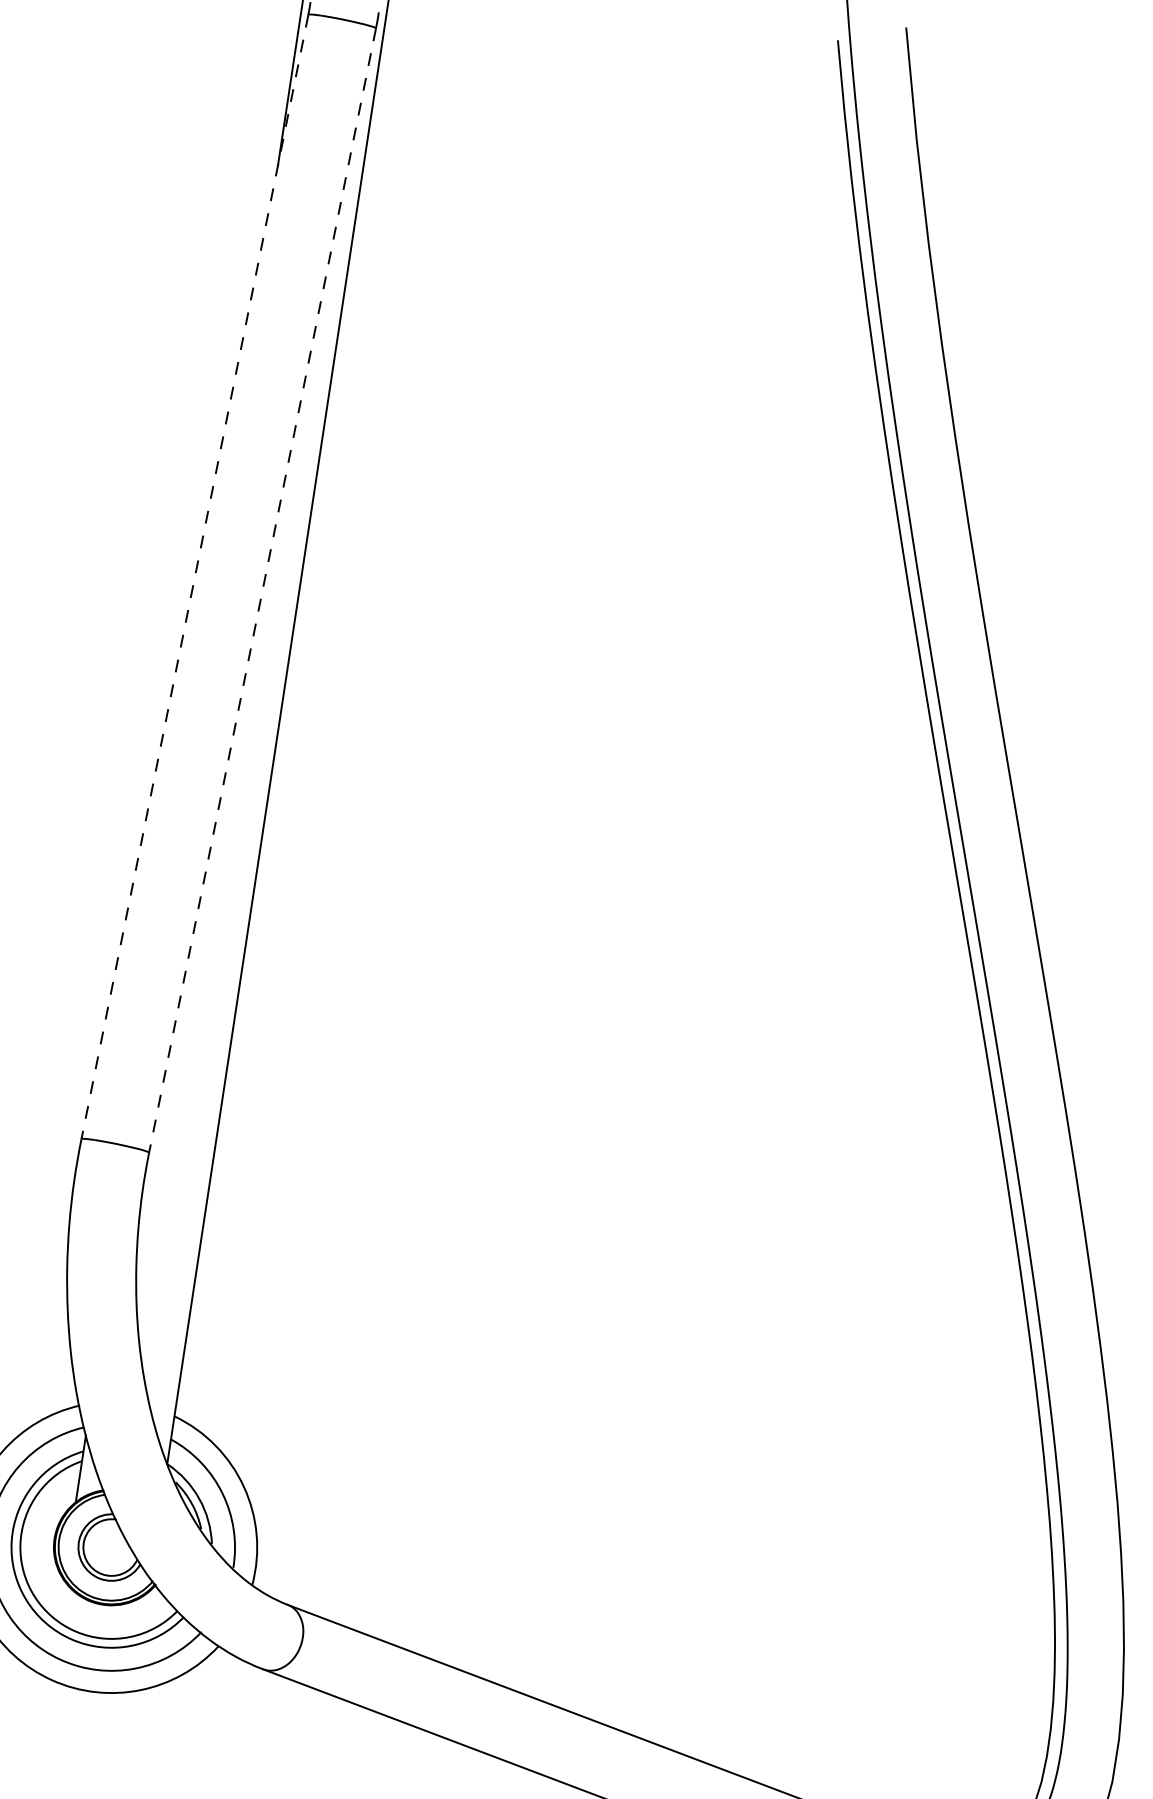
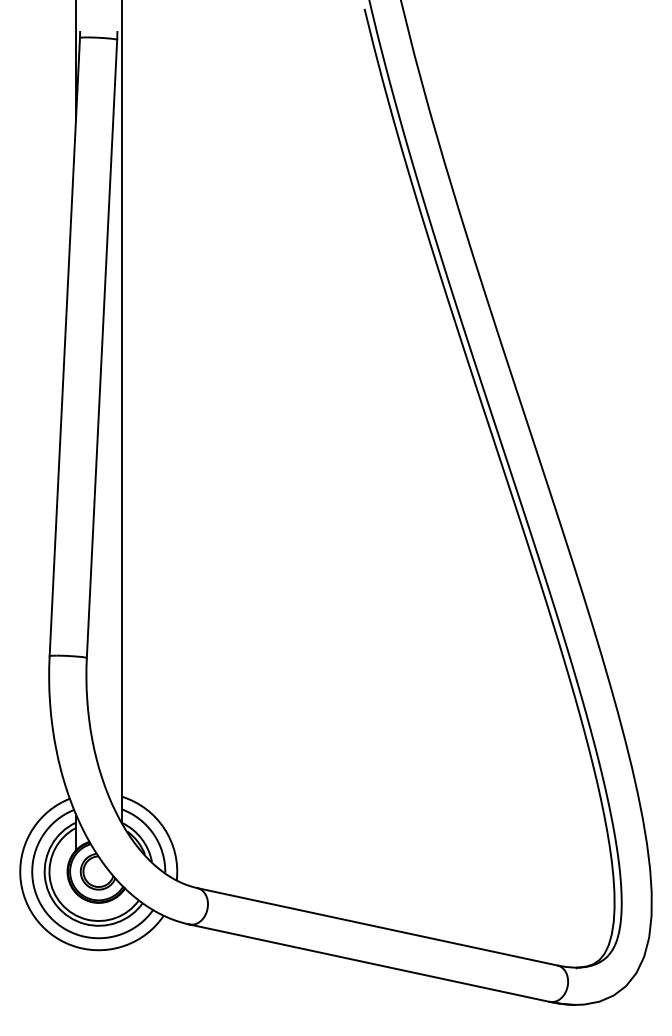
line: (194, 577) -> (64, 347), dashed -> solid
line: (261, 591) -> (101, 349), dashed -> solid

